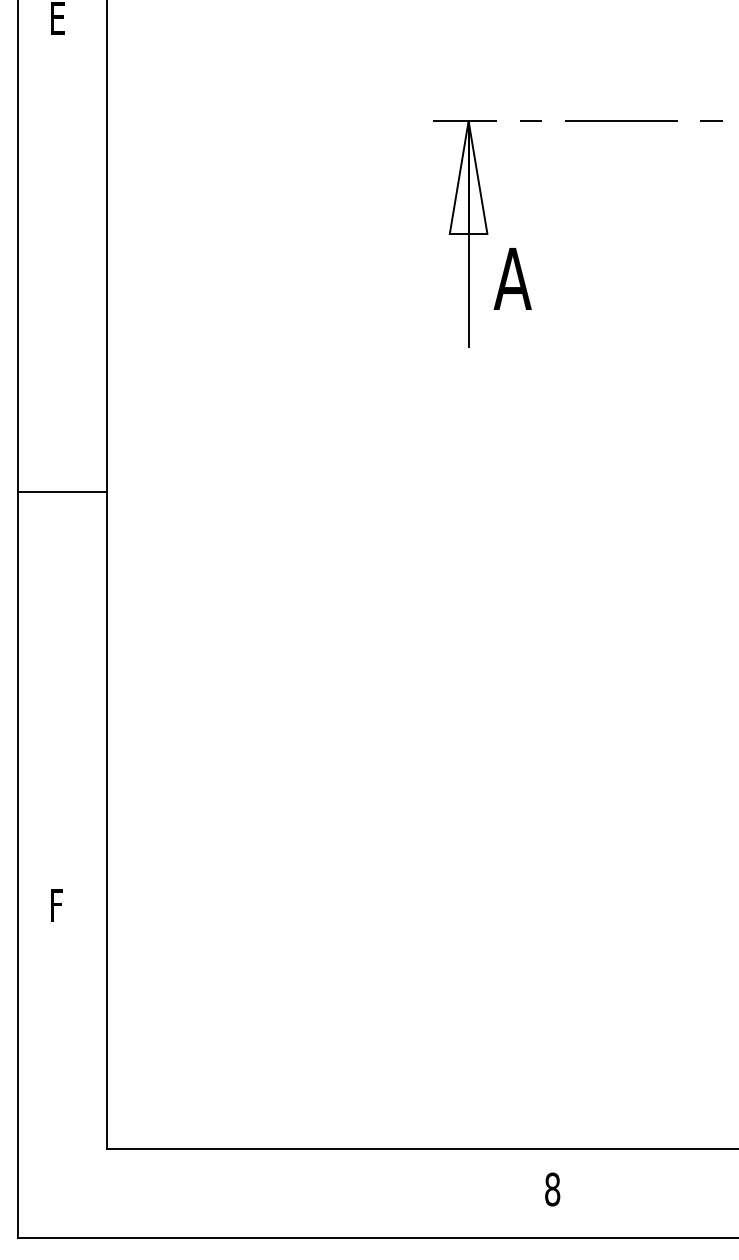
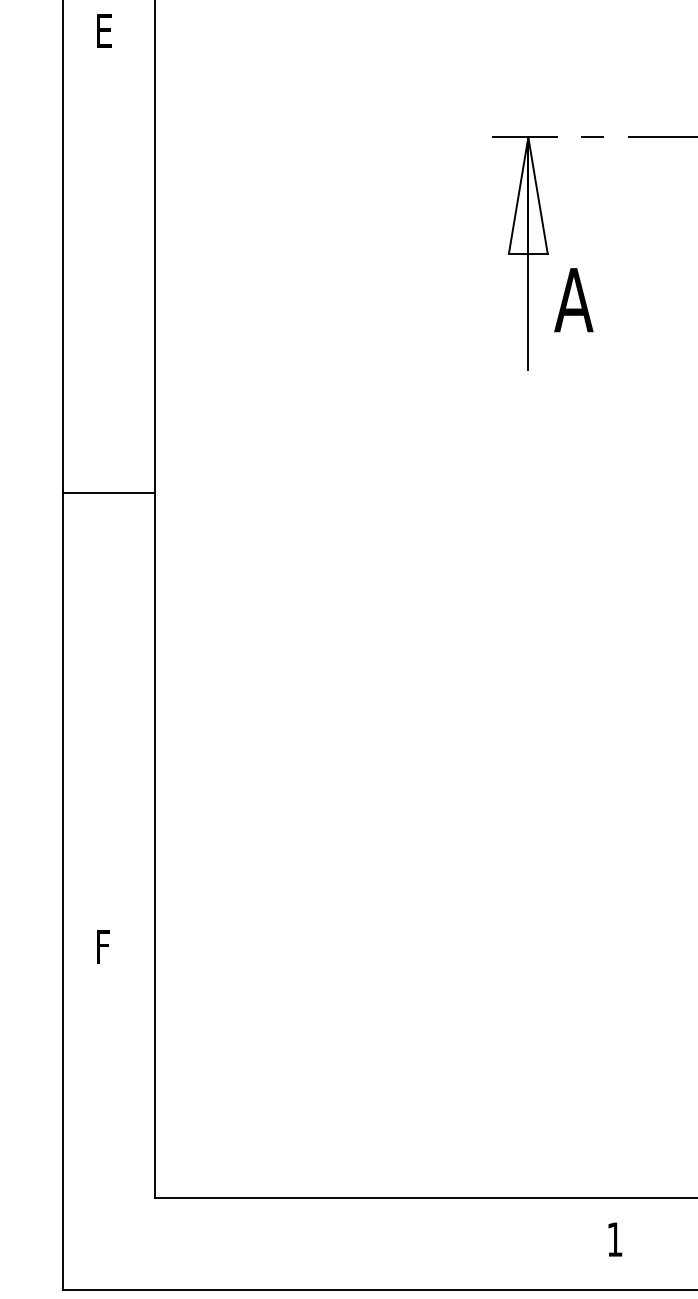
line: (62, 492) -> (109, 493), moved
text: (552, 1189) -> (614, 1239), 8 -> 1

